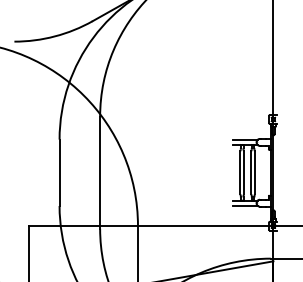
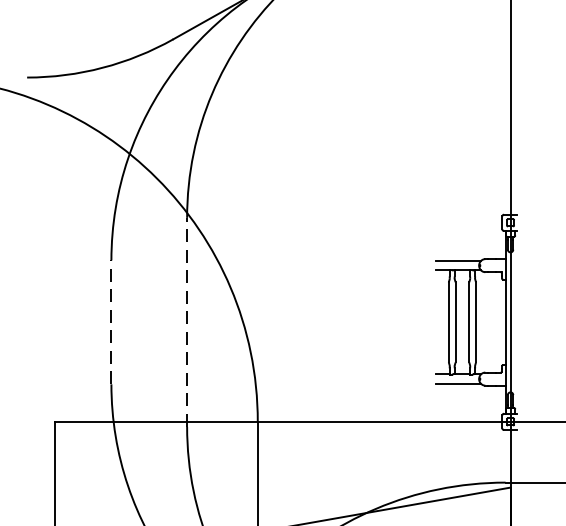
line: (59, 172) -> (111, 321), solid -> dashed
line: (100, 172) -> (187, 321), solid -> dashed

